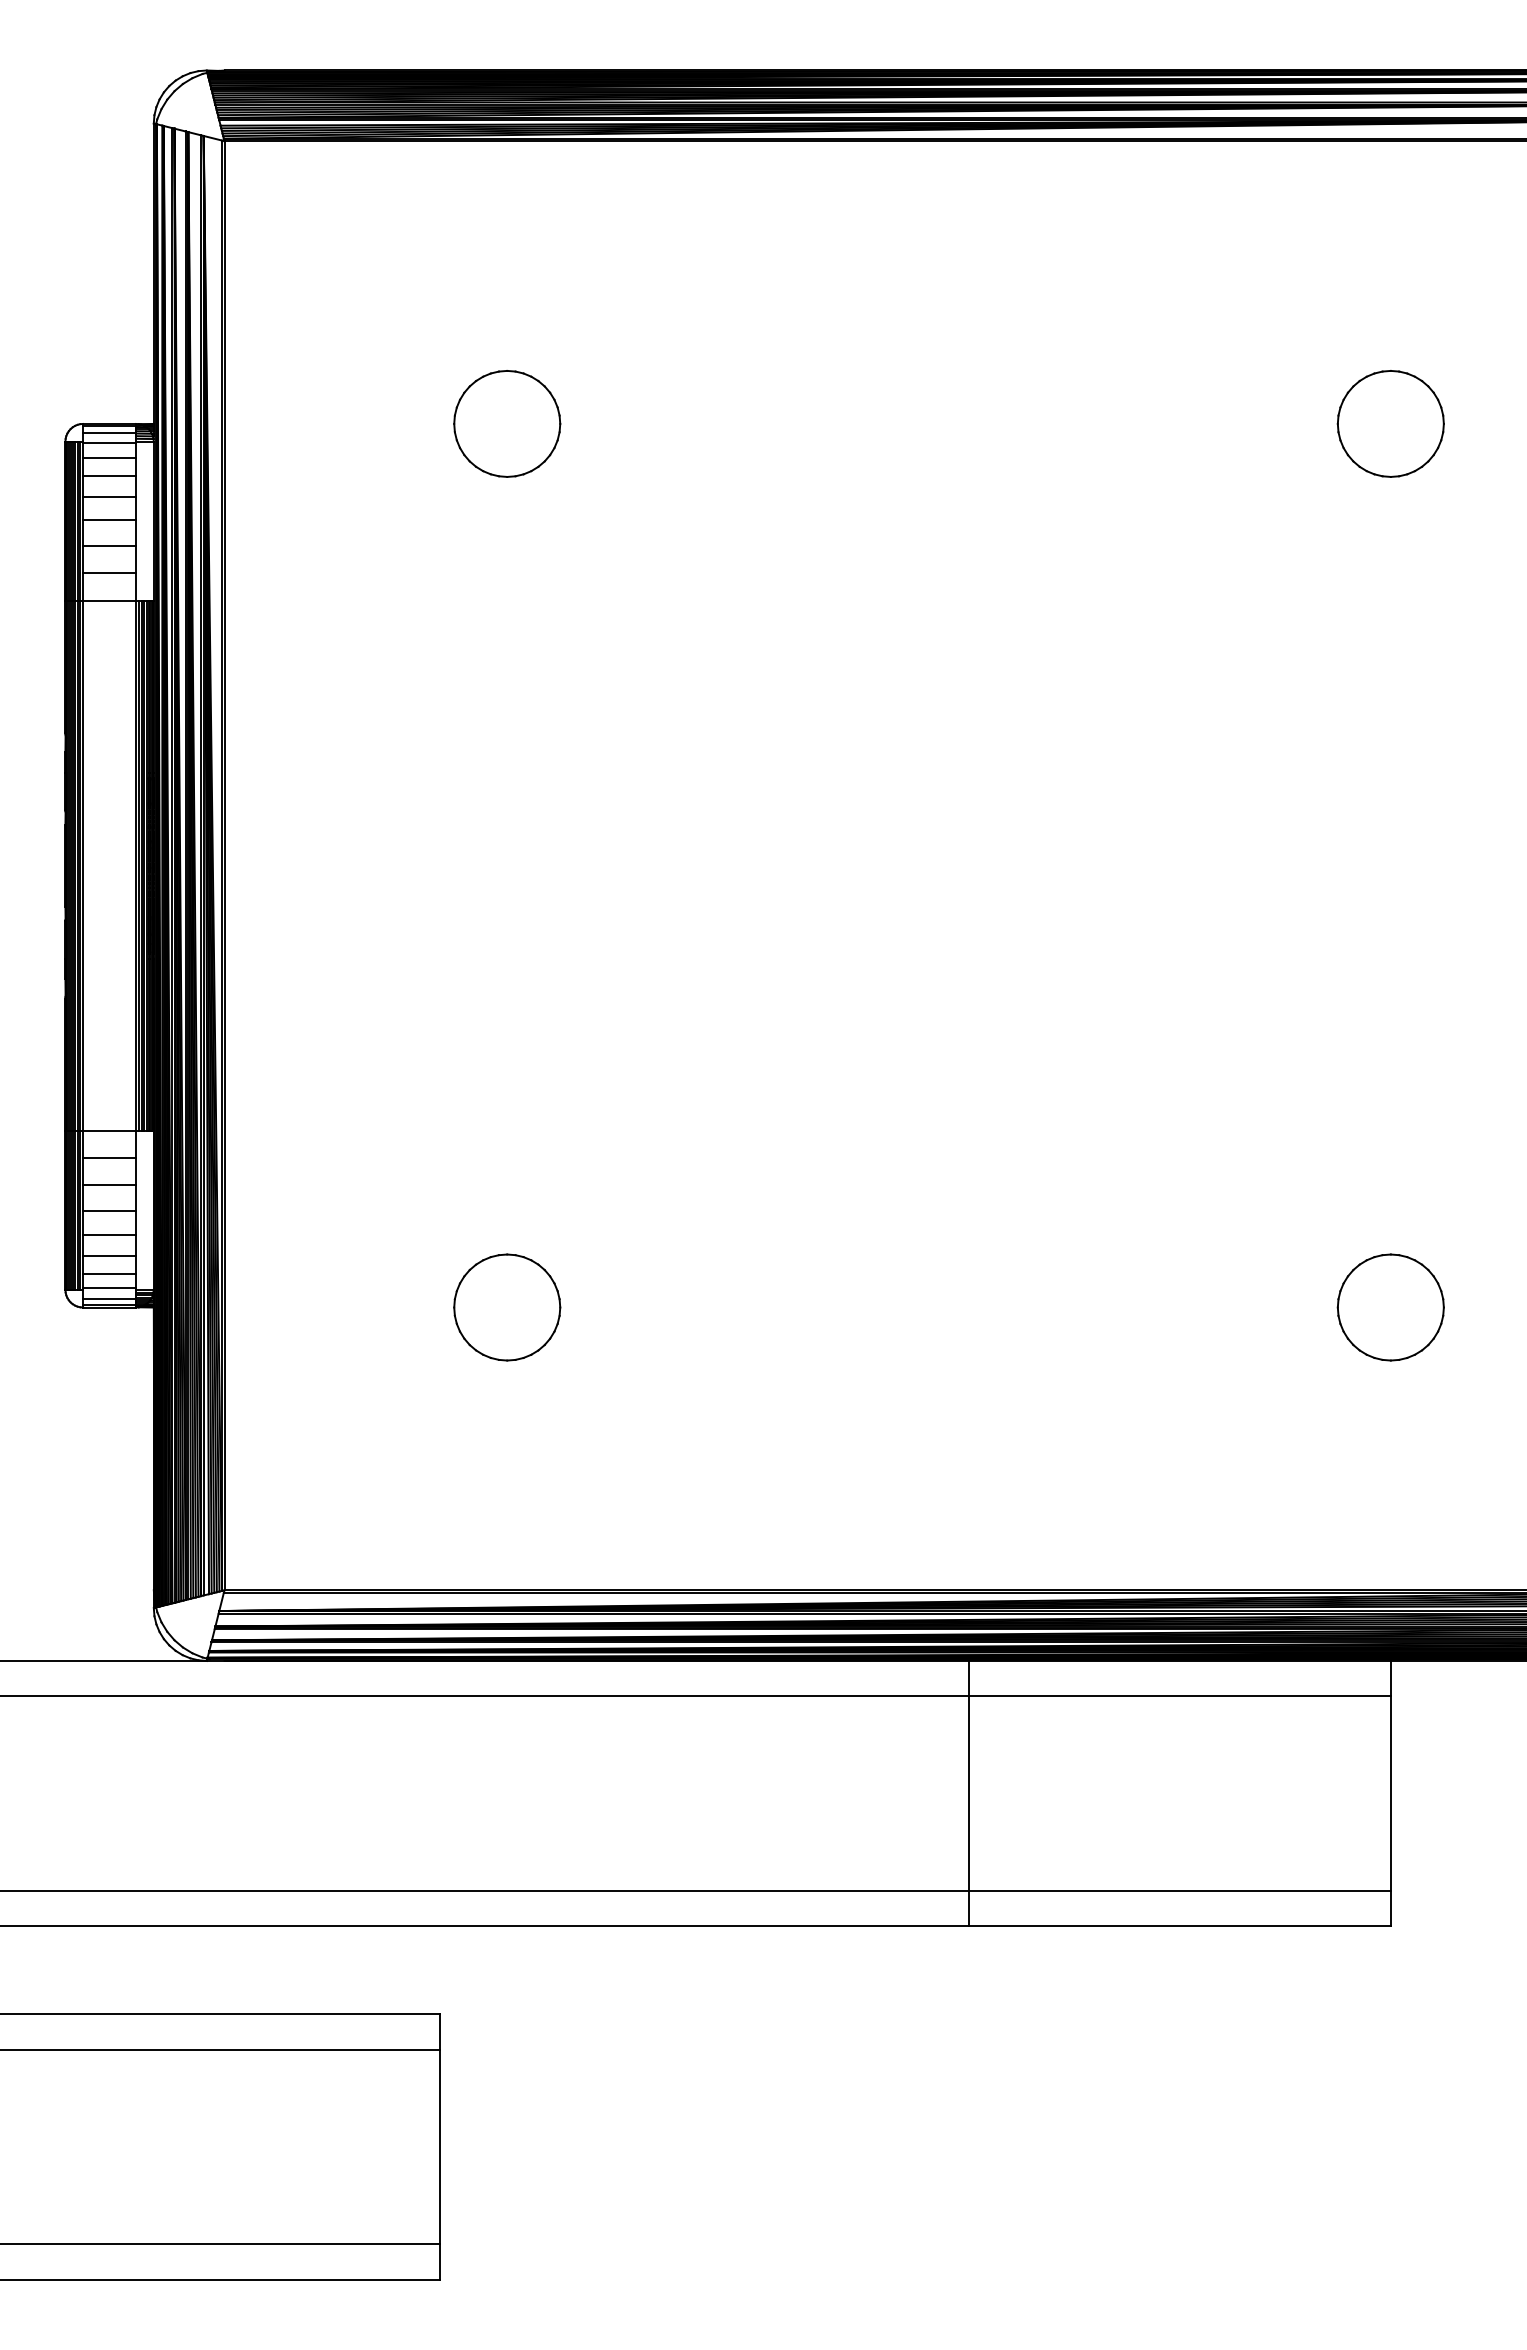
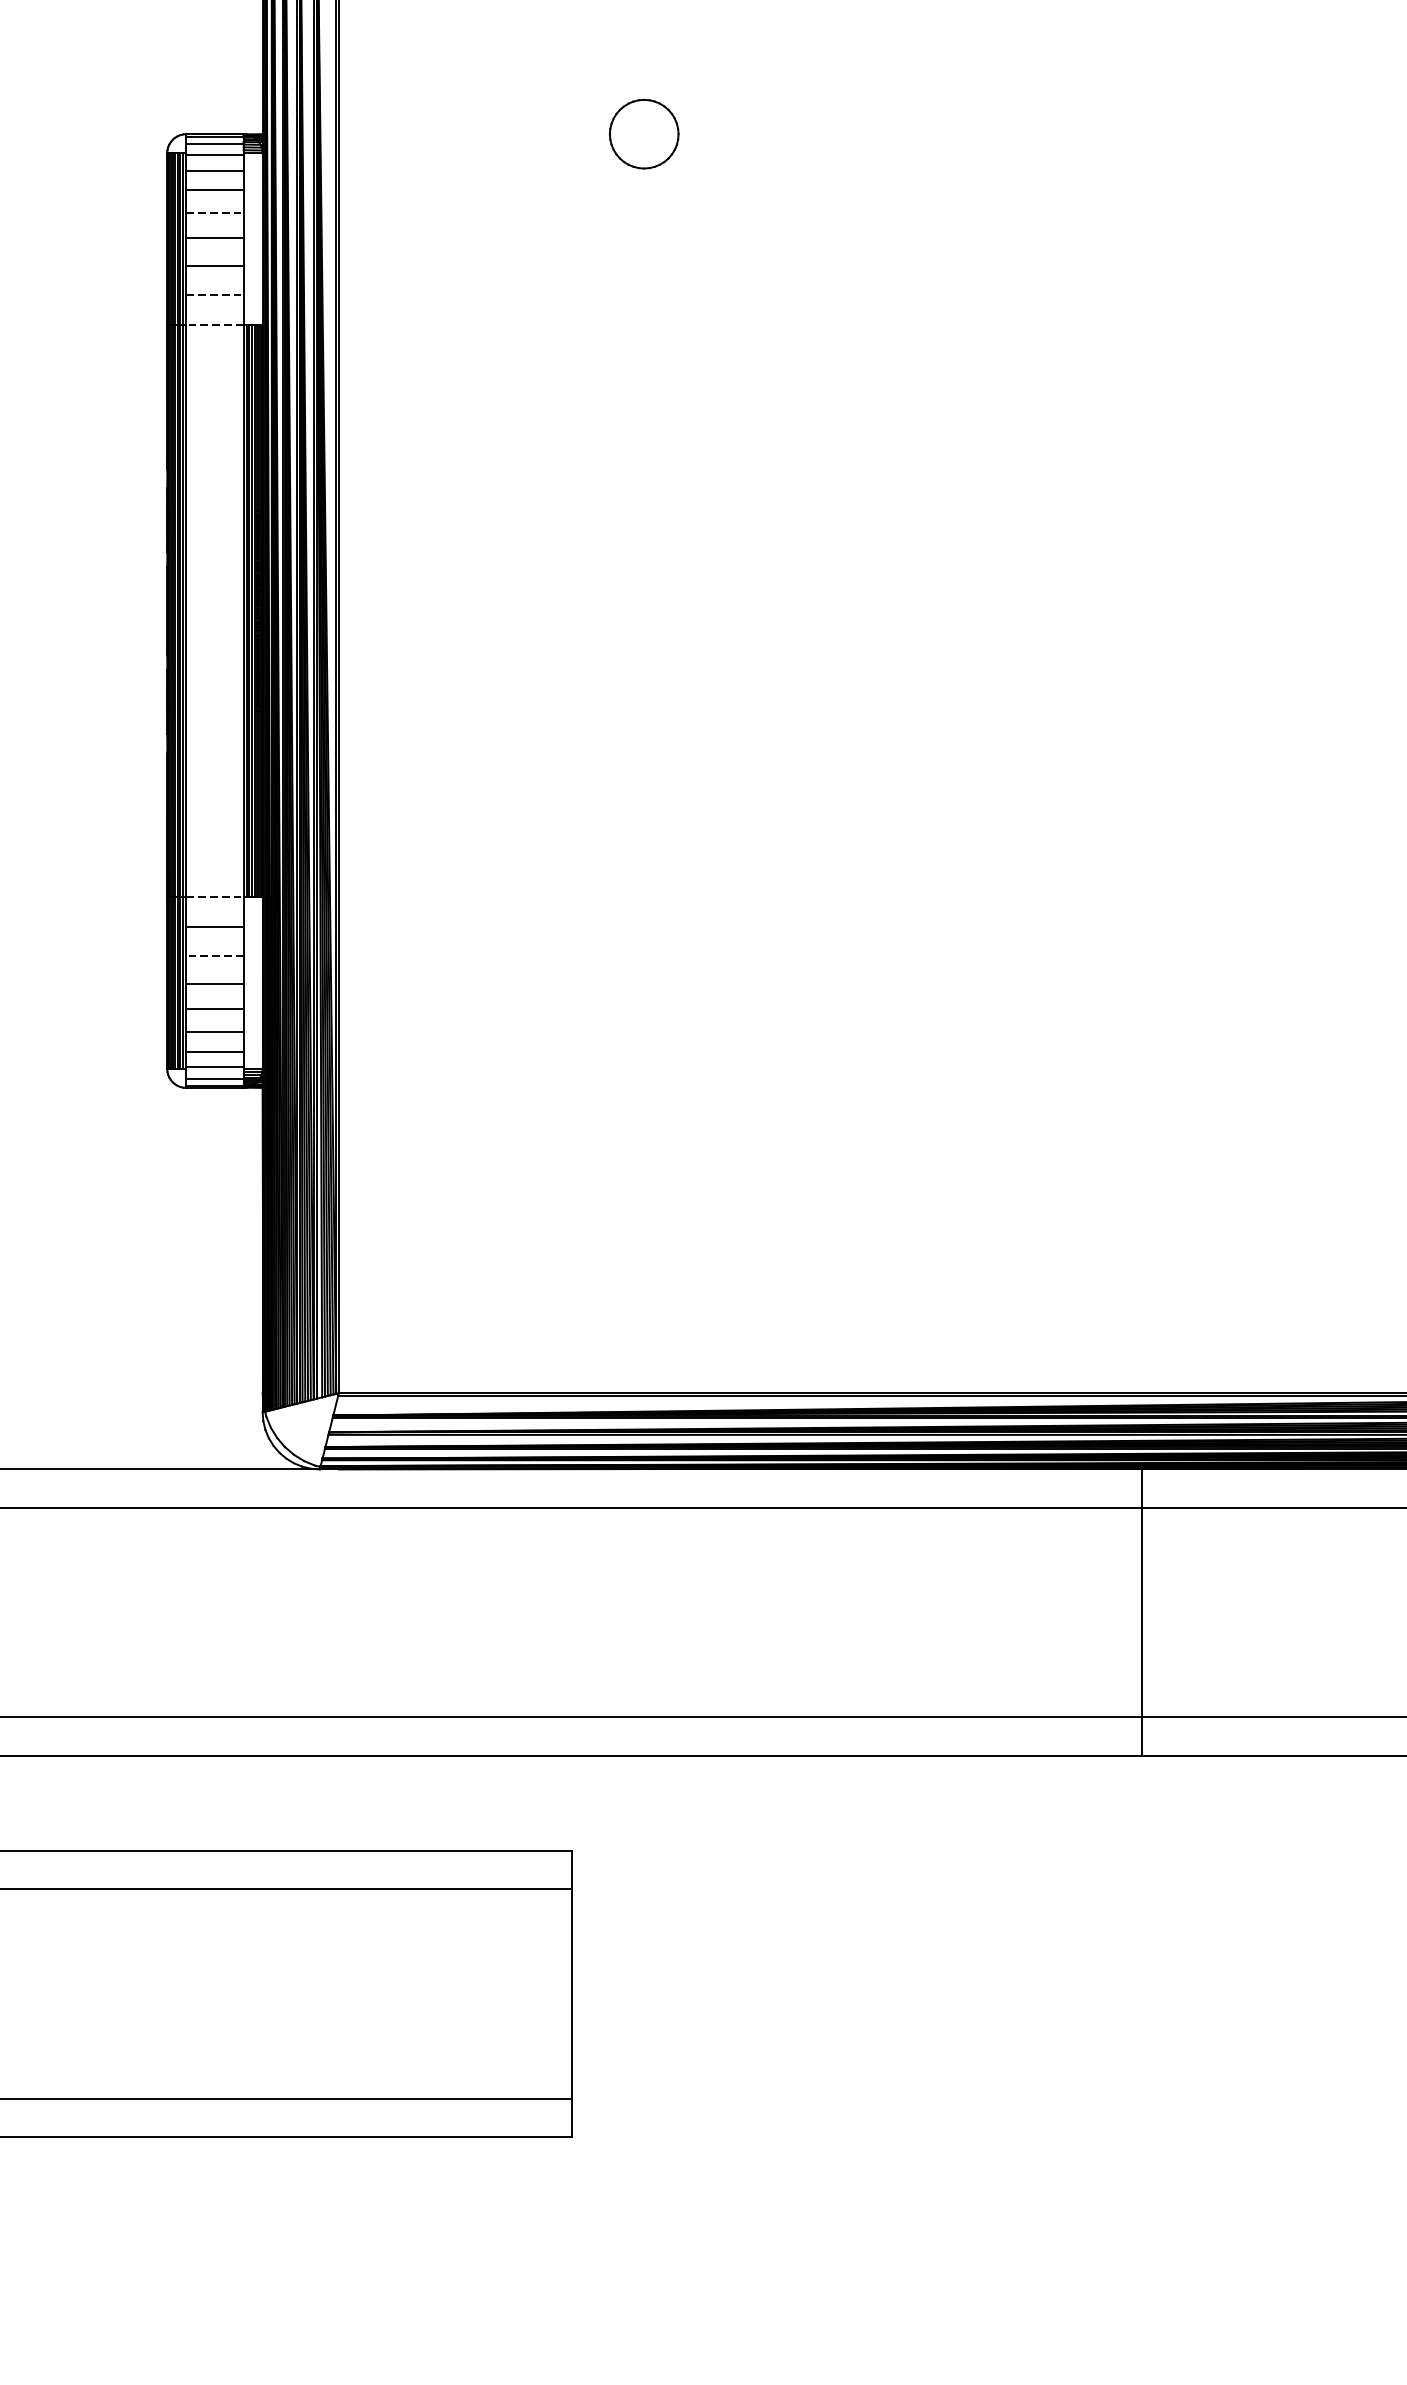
part: (507, 423) -> (644, 133), size x0.6
line: (109, 496) -> (214, 212), solid -> dashed
line: (109, 573) -> (214, 295), solid -> dashed
line: (109, 600) -> (214, 324), solid -> dashed
line: (109, 1130) -> (214, 896), solid -> dashed
line: (109, 1185) -> (214, 956), solid -> dashed
part: (507, 1307) -> (644, 1087), removed

